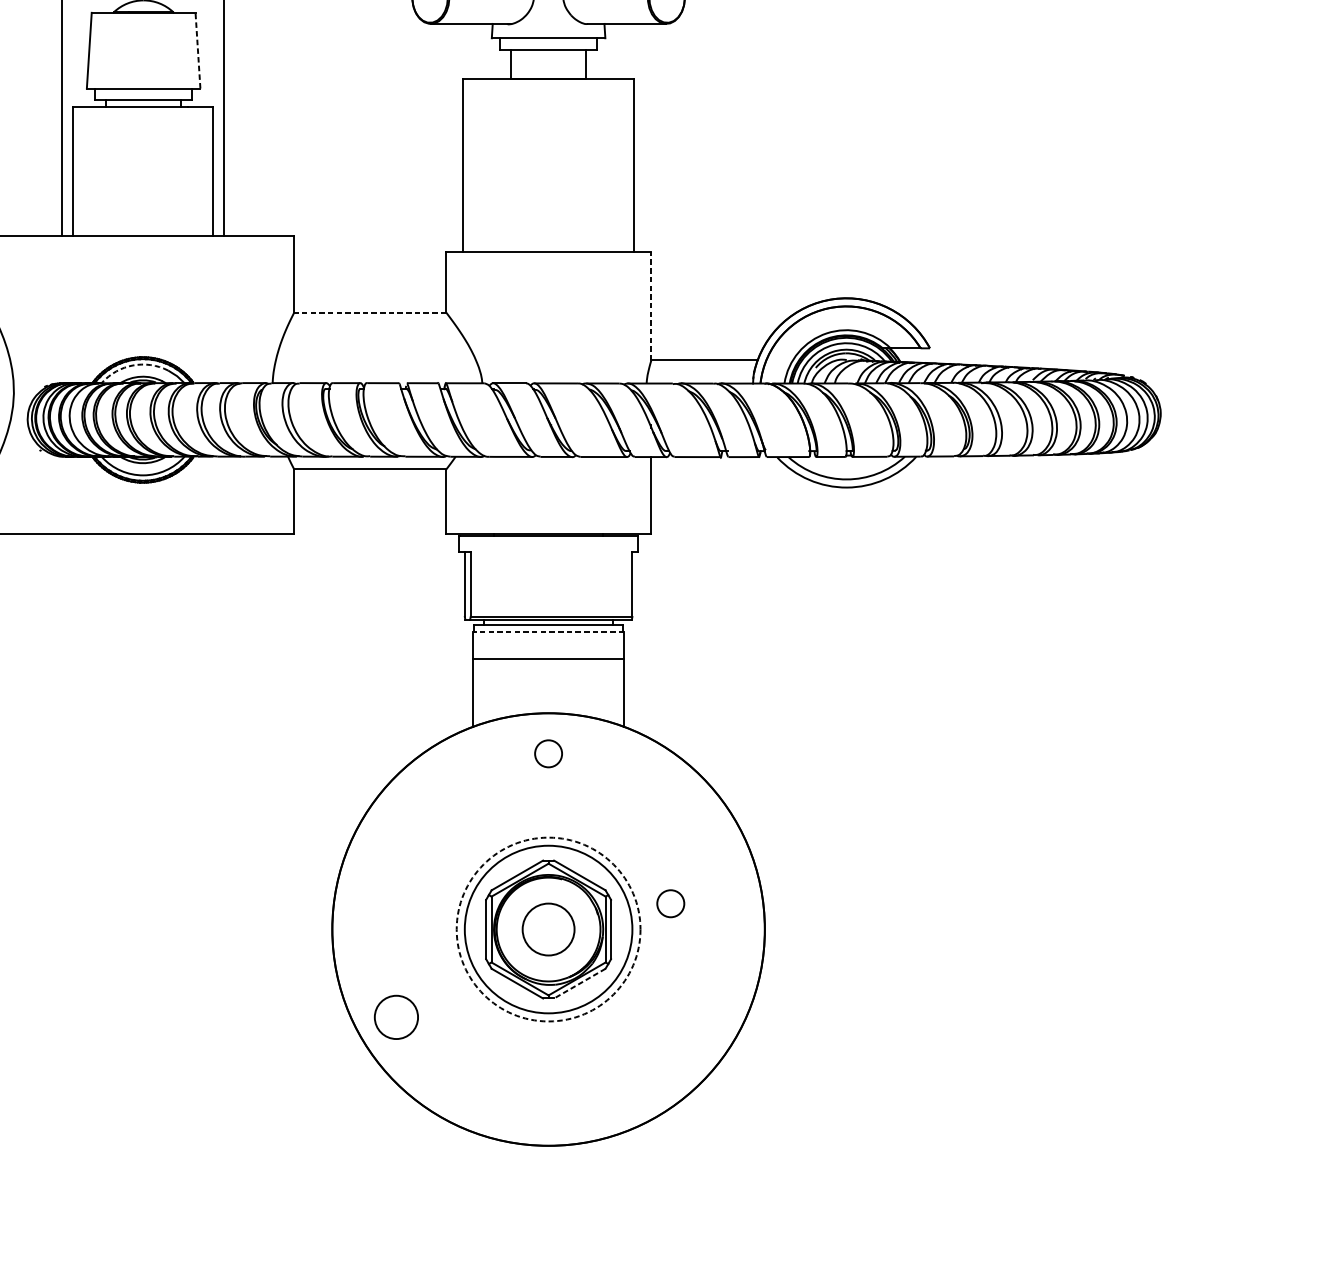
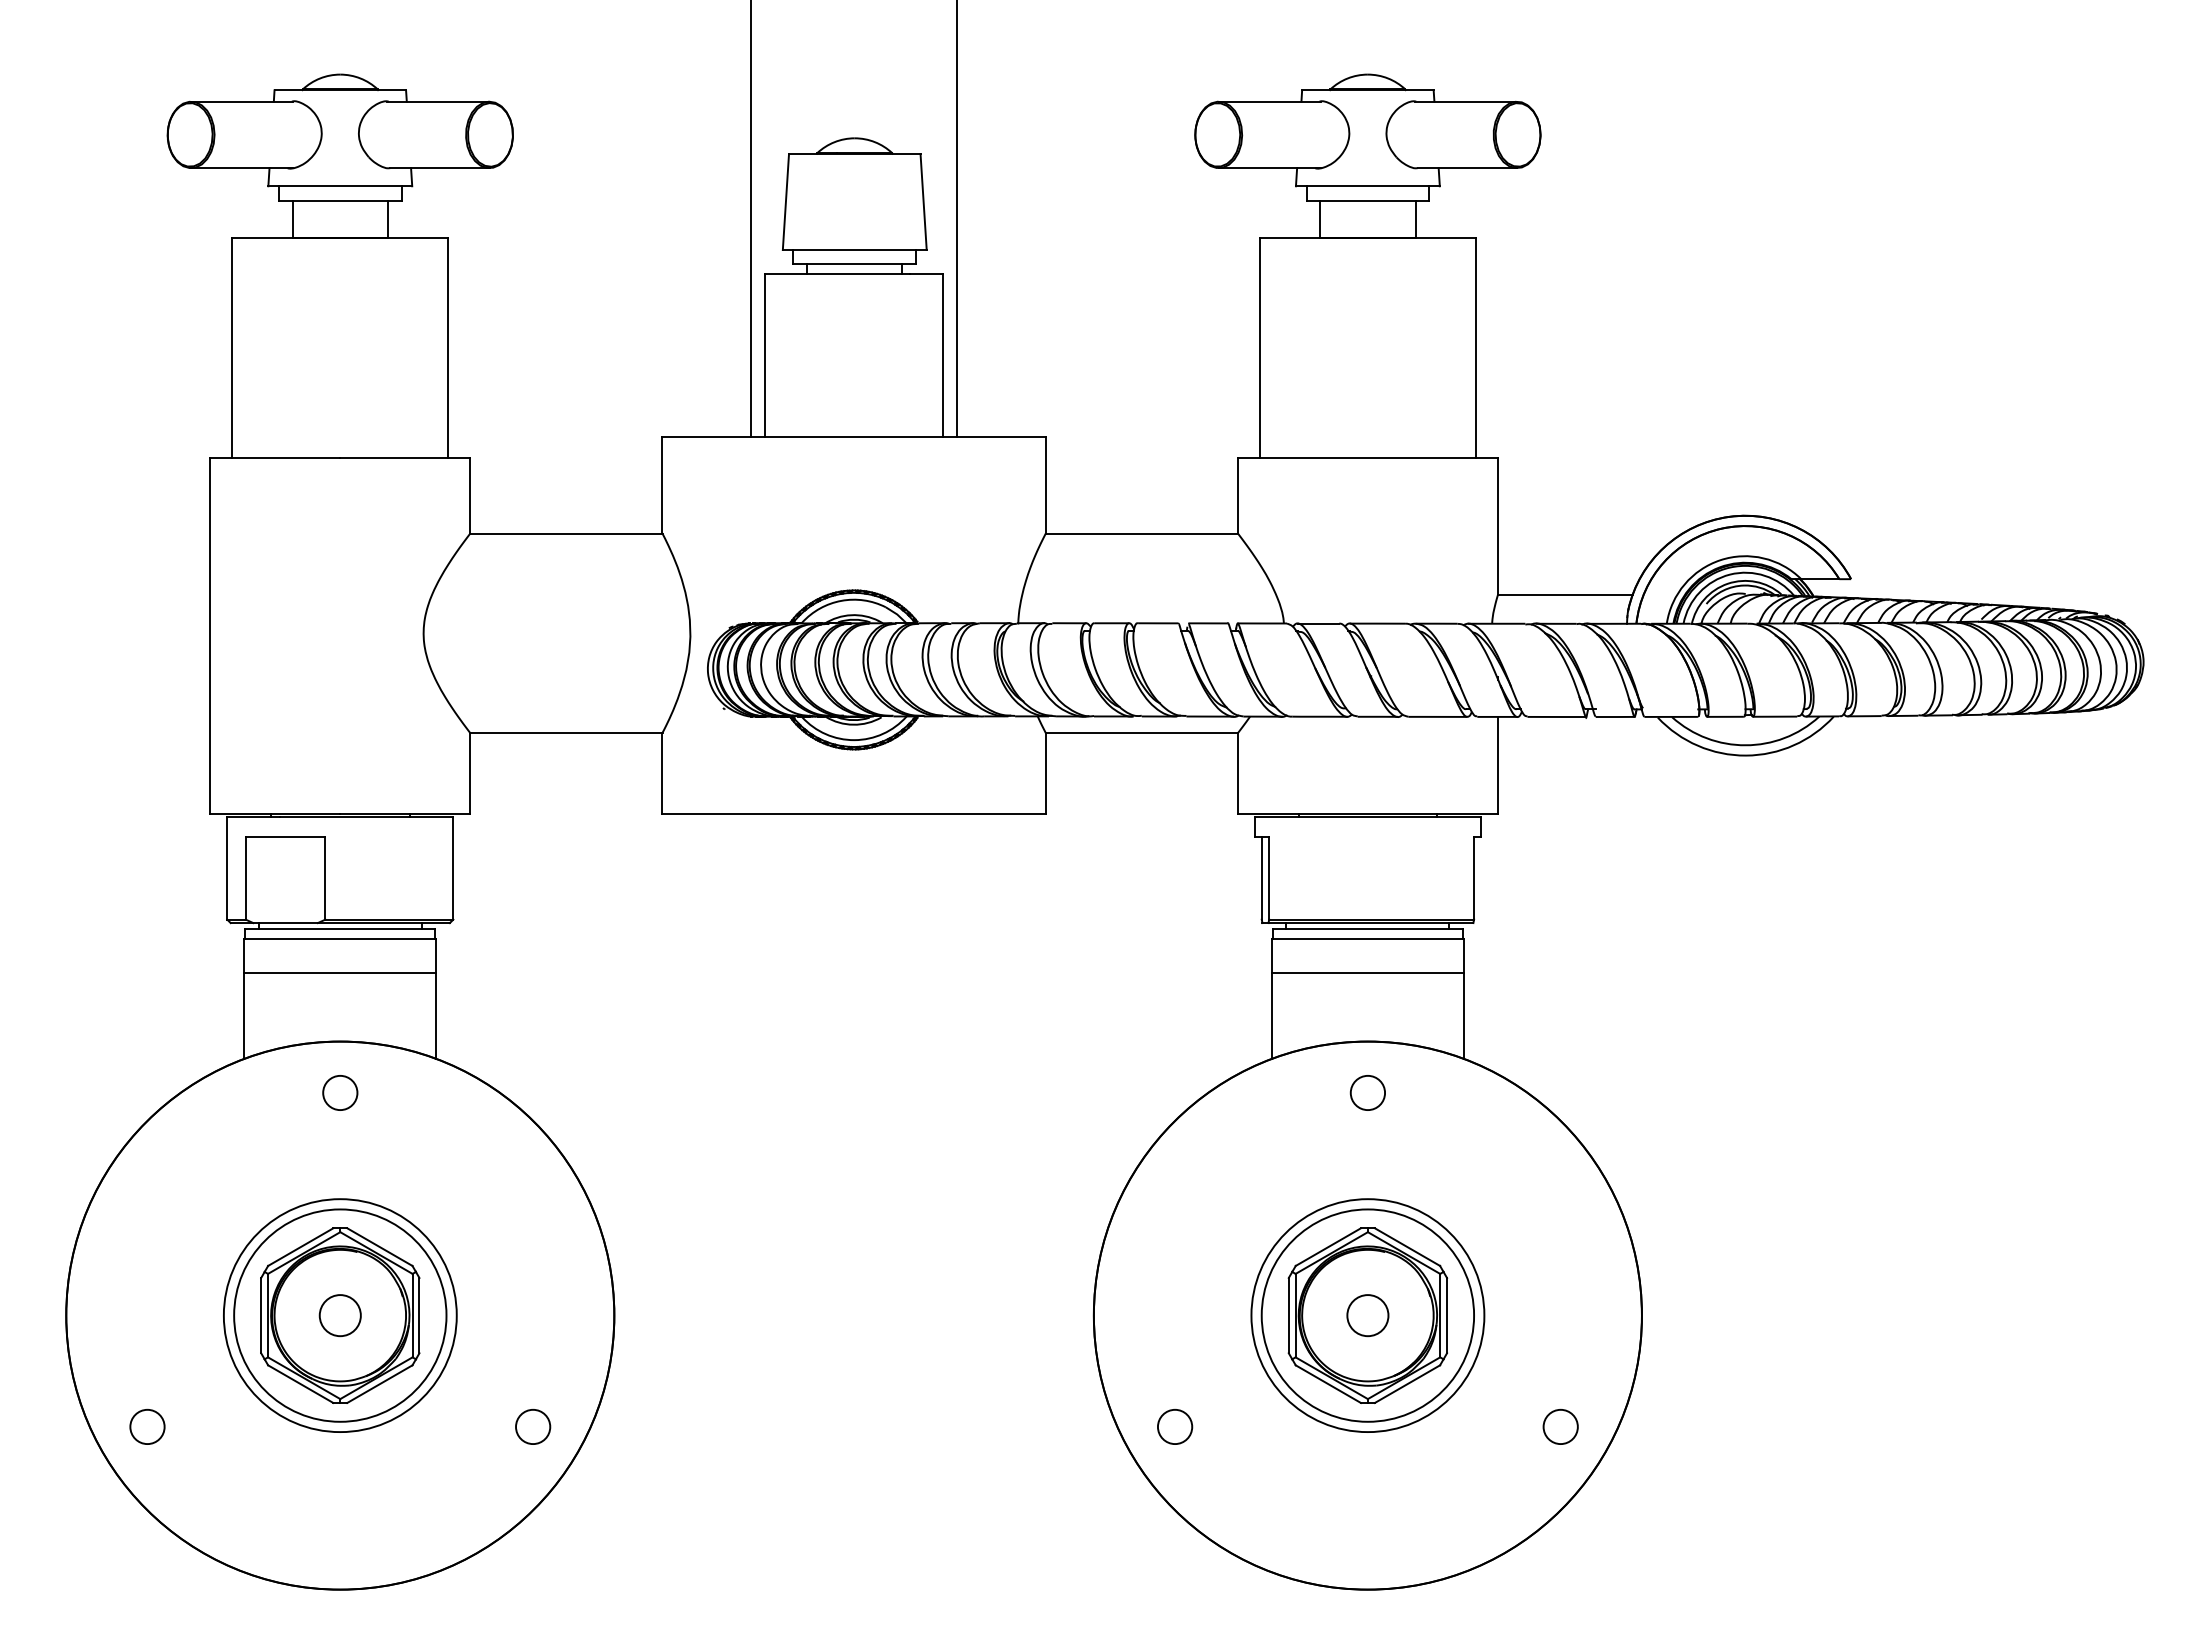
line: (197, 50) -> (923, 201), dashed -> solid
line: (651, 306) -> (1498, 526), dashed -> solid
line: (369, 312) -> (1141, 533), dashed -> solid
arc: (133, 365) -> (841, 600), dashed -> solid
line: (548, 631) -> (1367, 938), dashed -> solid
circle: (670, 903) -> (1560, 1426), moved
circle: (548, 929) -> (1367, 1315), dashed -> solid
circle: (548, 929) -> (1367, 1315), size x0.62
line: (579, 983) -> (1407, 1384), dashed -> solid
circle: (395, 1017) -> (1174, 1426), size x0.62

